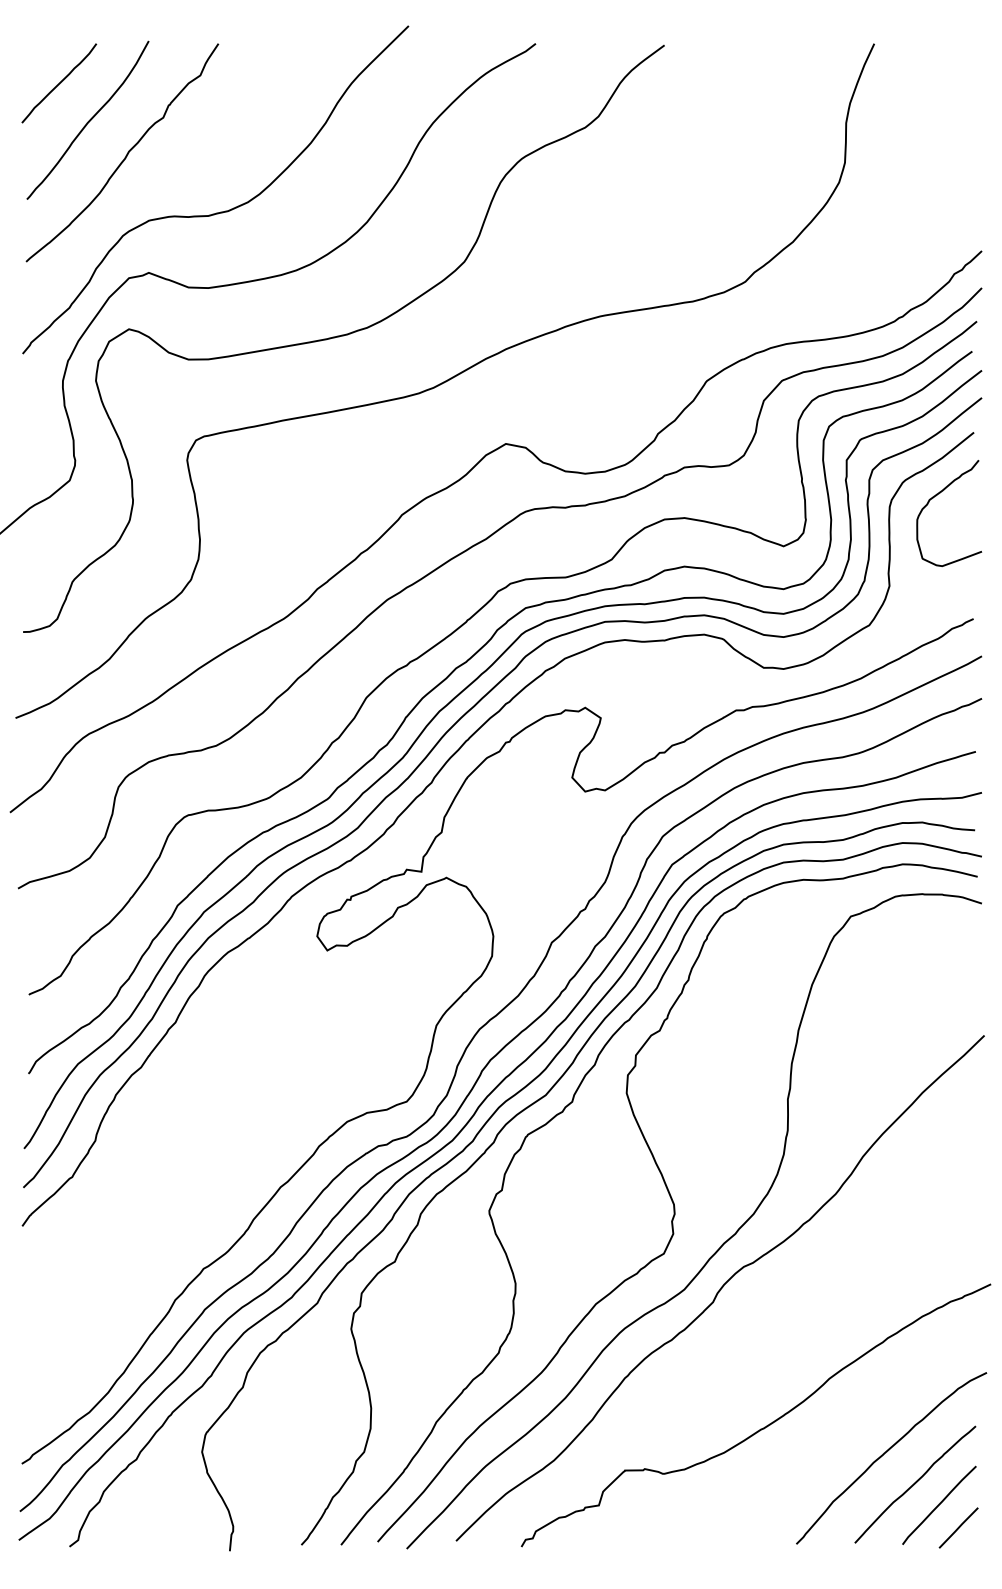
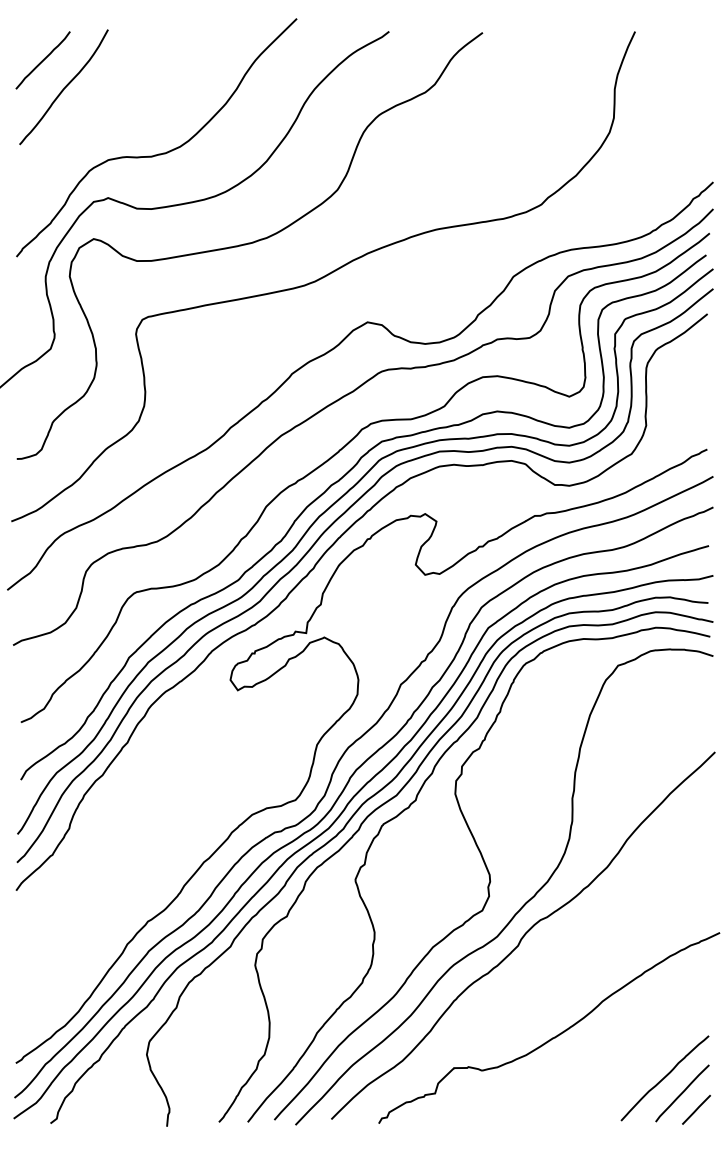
curve: (125, 153) -> (91, 111), removed
curve: (939, 495) -> (682, 359), removed
curve: (887, 1453) -> (644, 1055), removed

